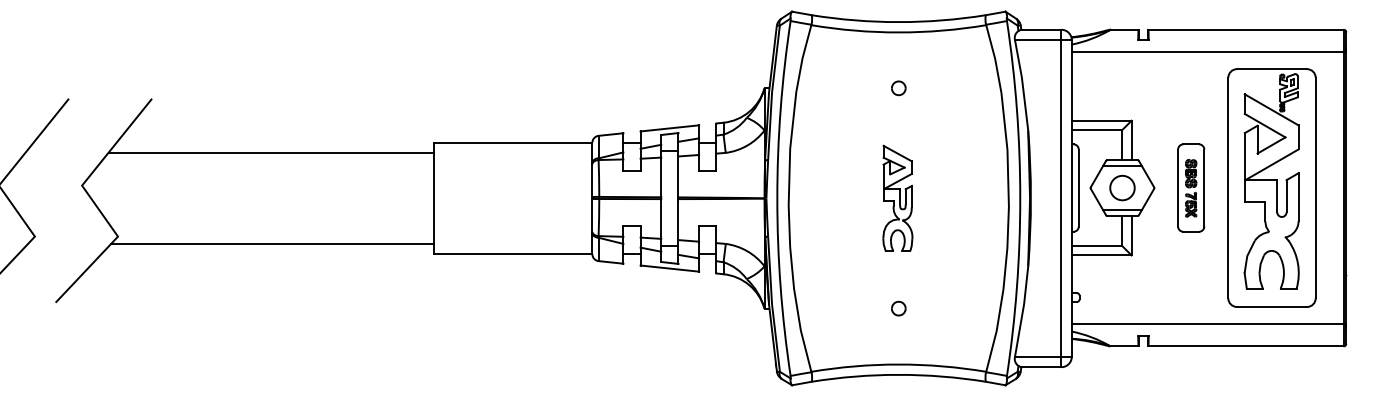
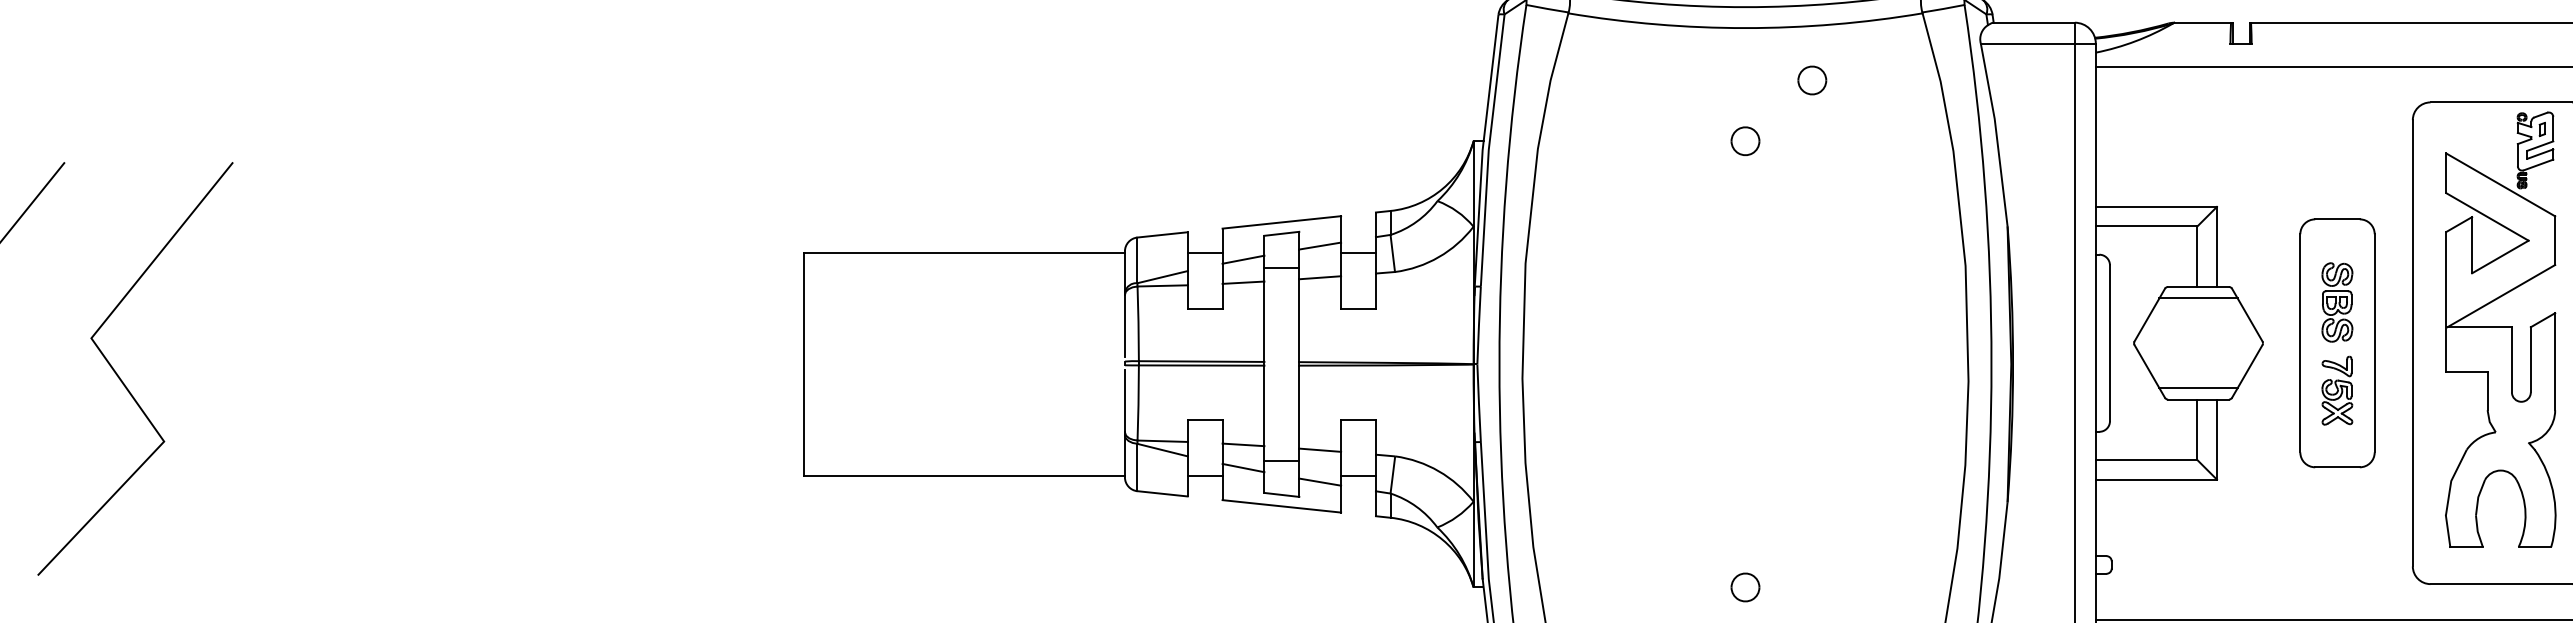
part: (931, 58) -> (1811, 80), added
line: (271, 152) -> (475, 271), removed
part: (1122, 187) -> (2198, 342), removed
part: (1191, 187) -> (2338, 342), size x1.4
part: (897, 197) -> (1742, 362), removed
line: (272, 244) -> (477, 457), removed

